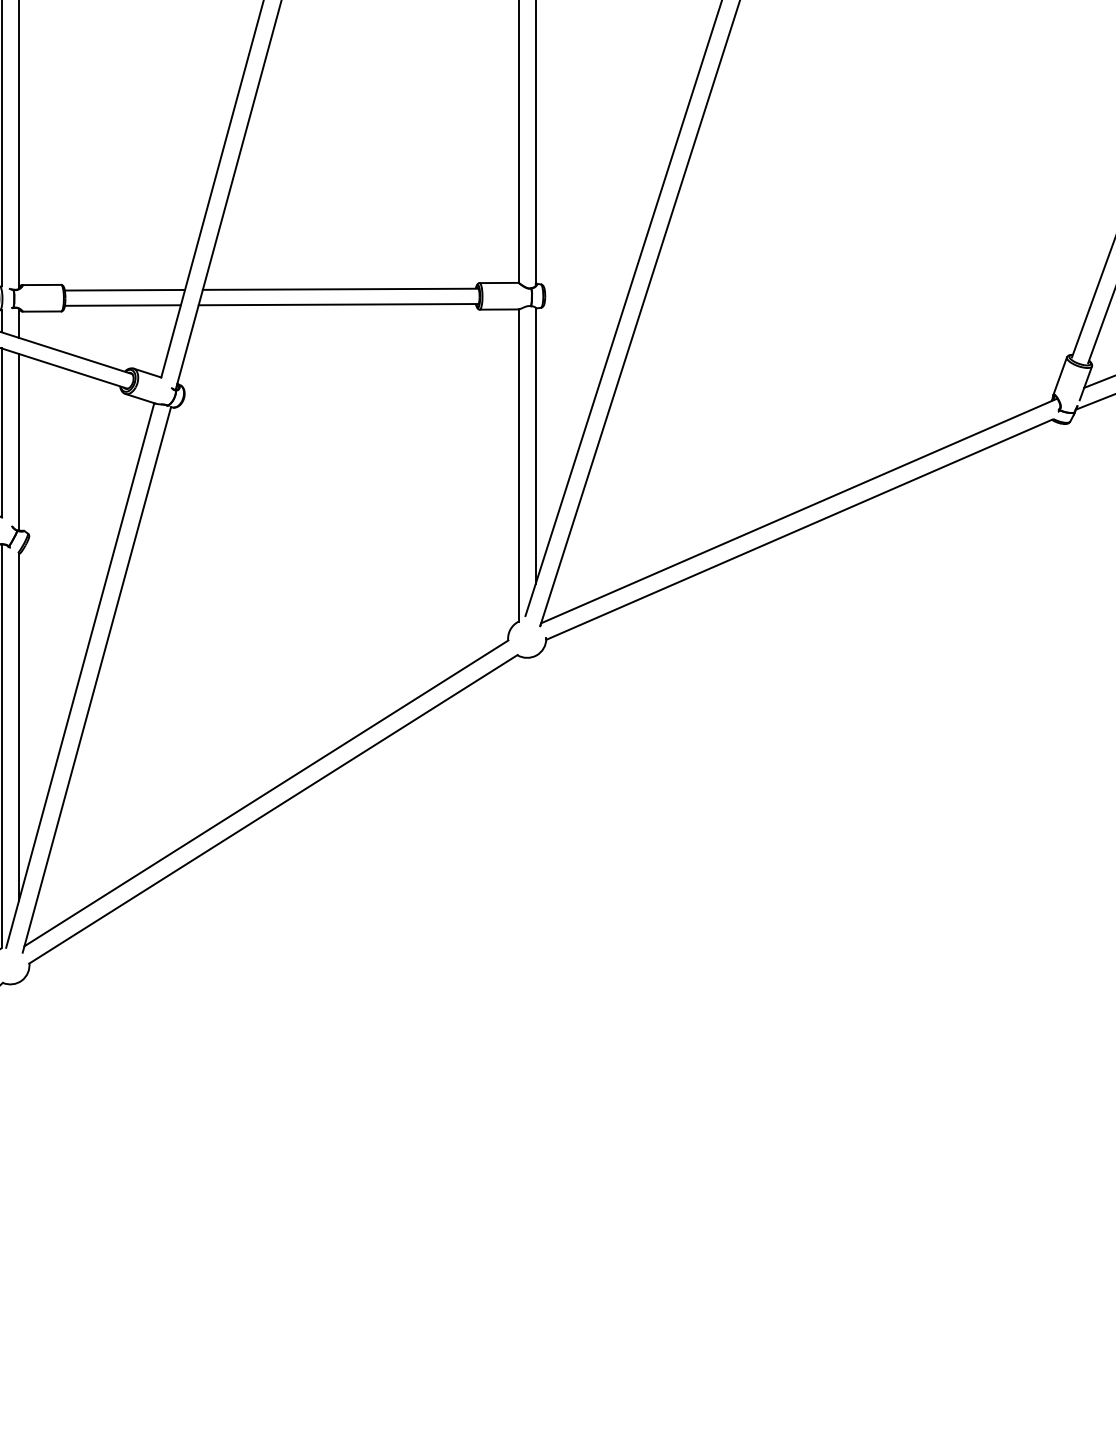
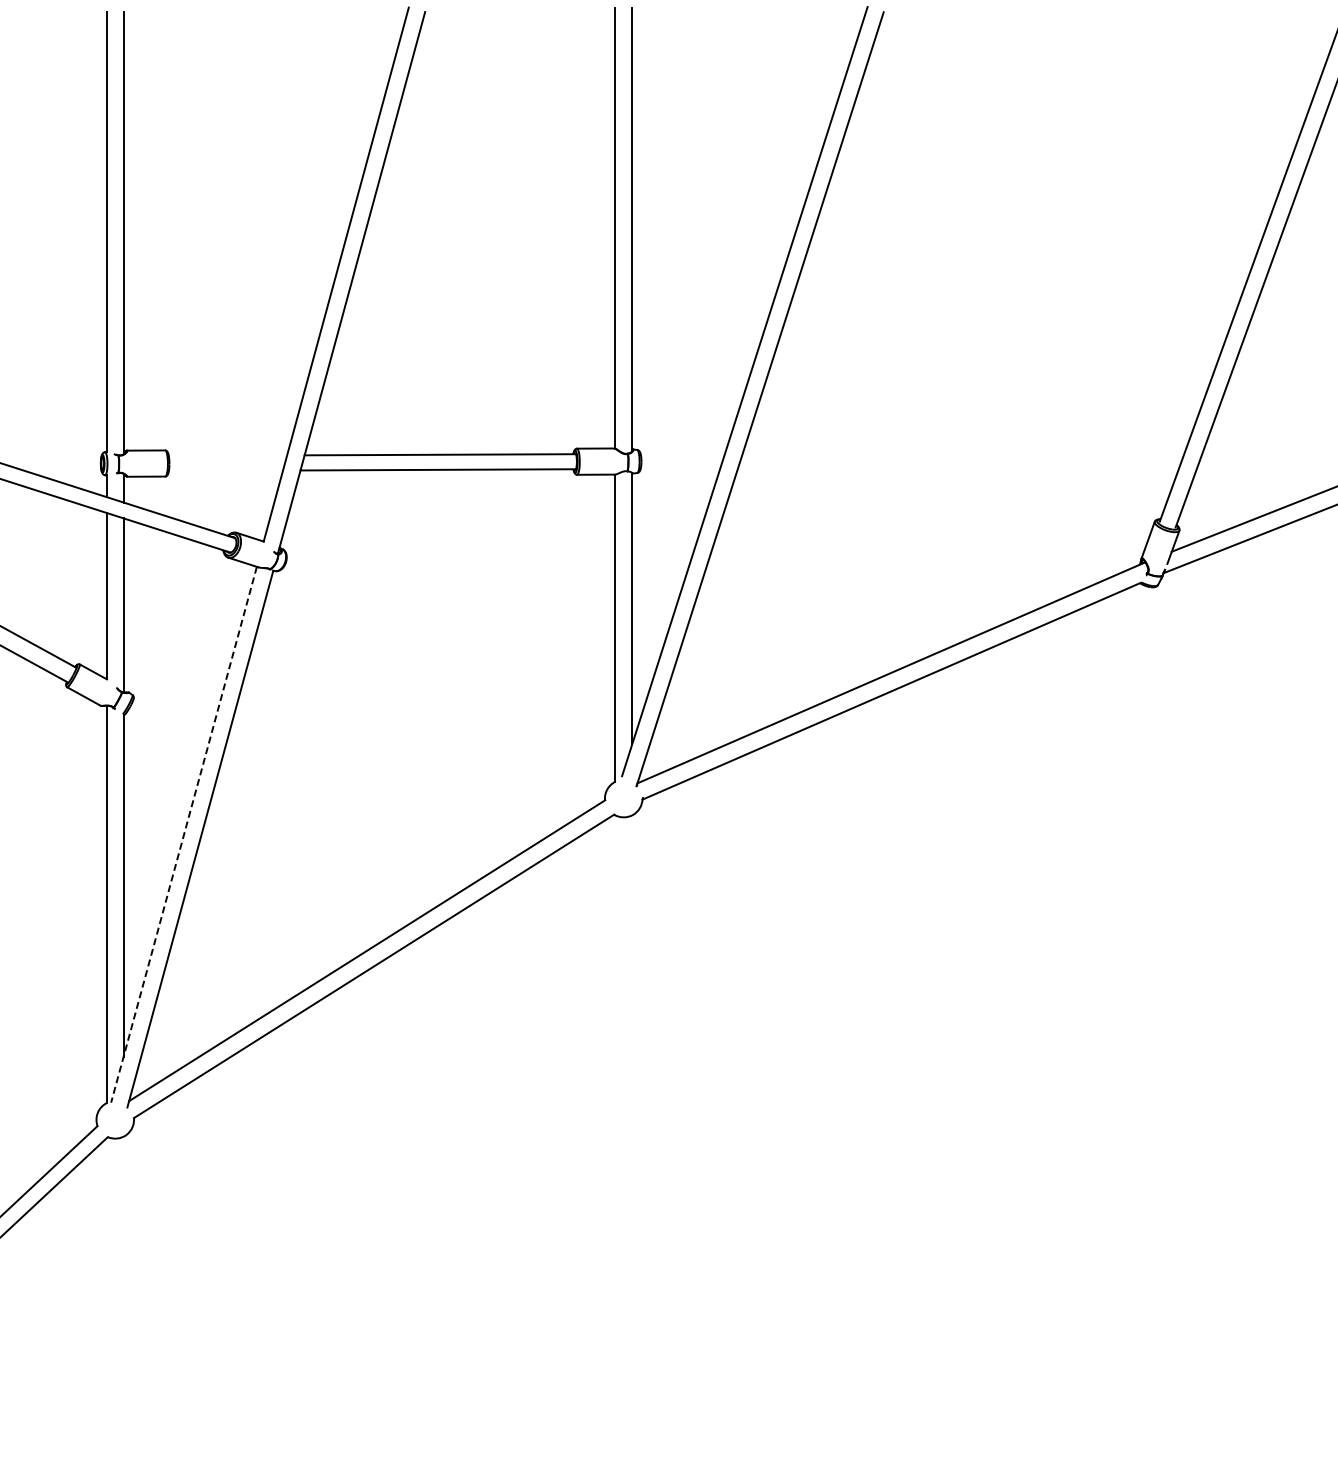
line: (124, 290) -> (227, 455), removed
line: (122, 305) -> (225, 470), removed
line: (80, 675) -> (184, 834), solid -> dashed

